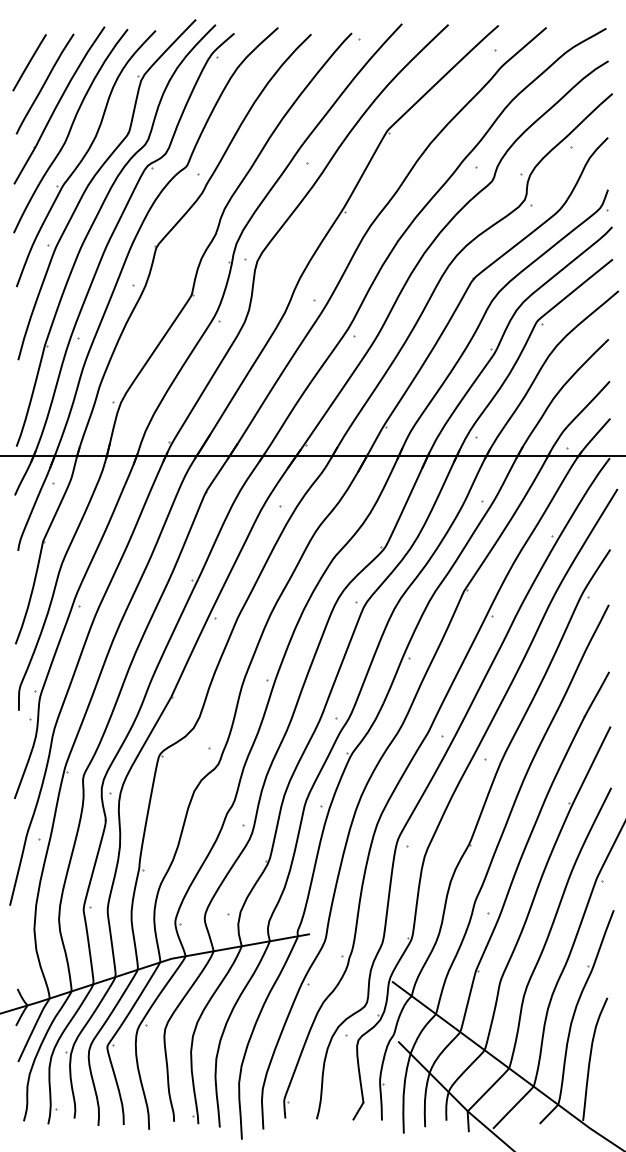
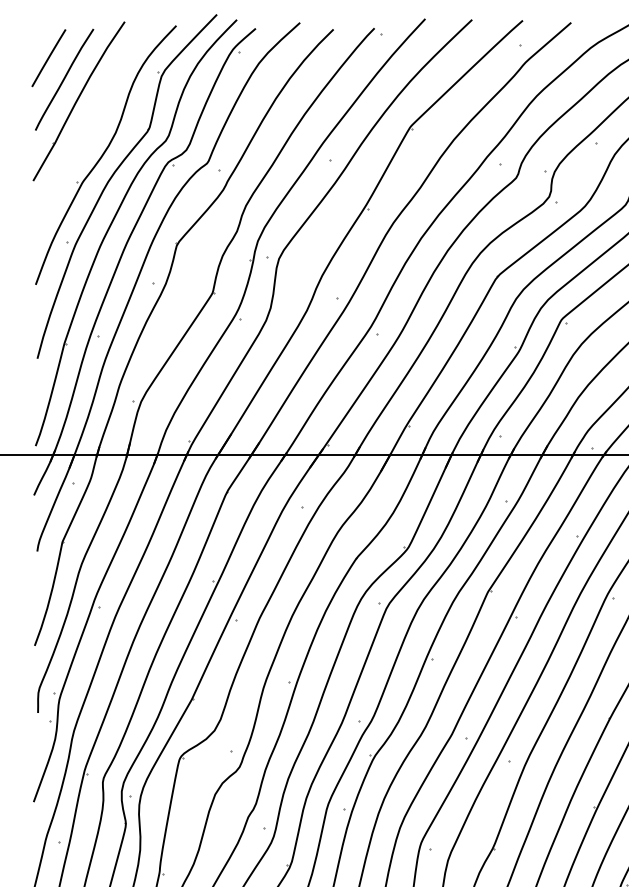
curve: (70, 131) -> (90, 127), removed

